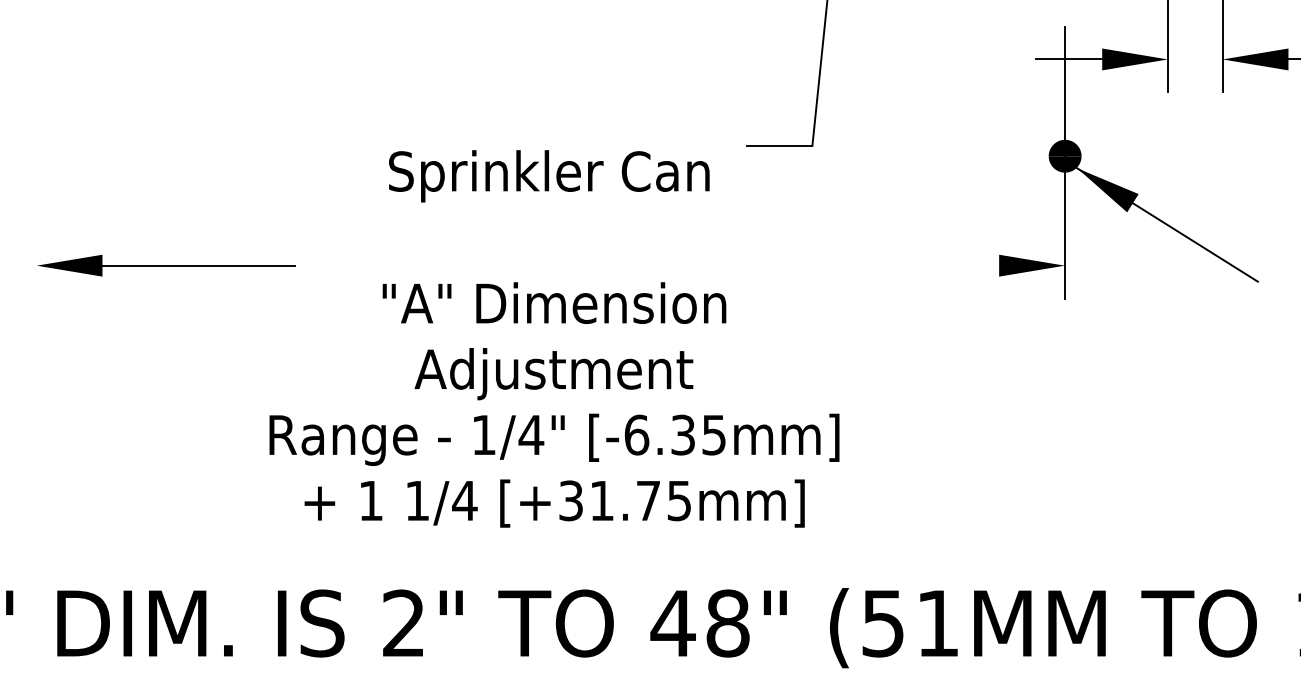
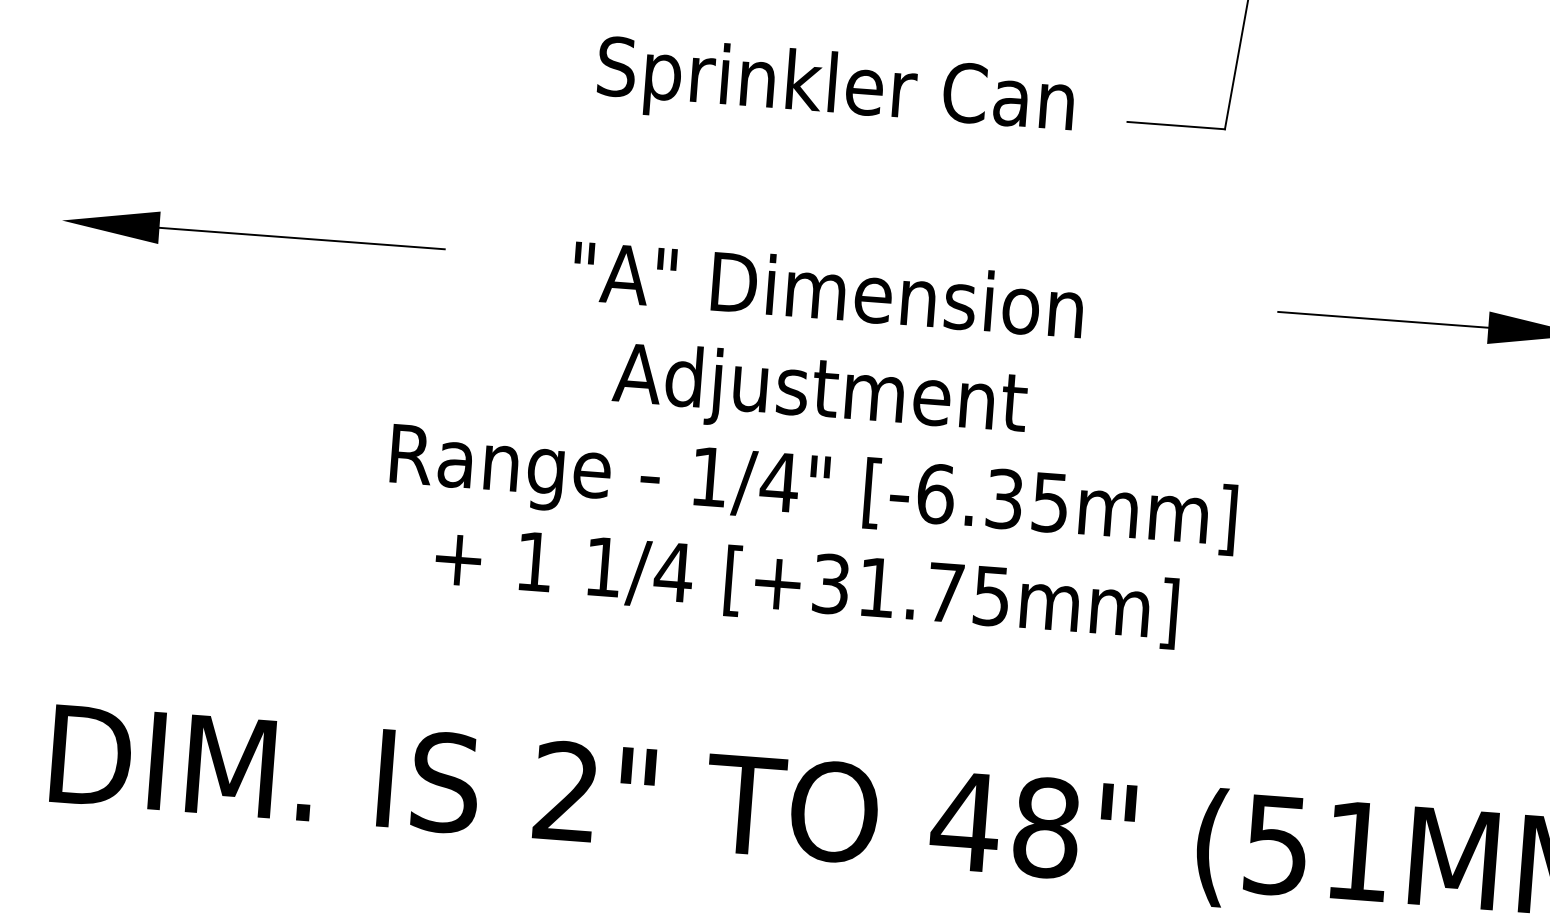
text: (549, 176) -> (835, 90), moved
line: (928, 265) -> (1383, 319), added
text: (554, 404) -> (817, 439), moved

